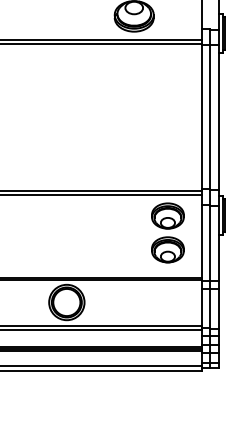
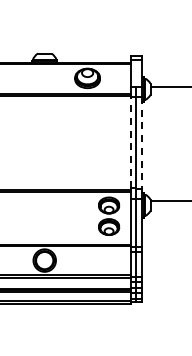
line: (201, 116) -> (130, 142), solid -> dashed
line: (218, 116) -> (141, 142), solid -> dashed

